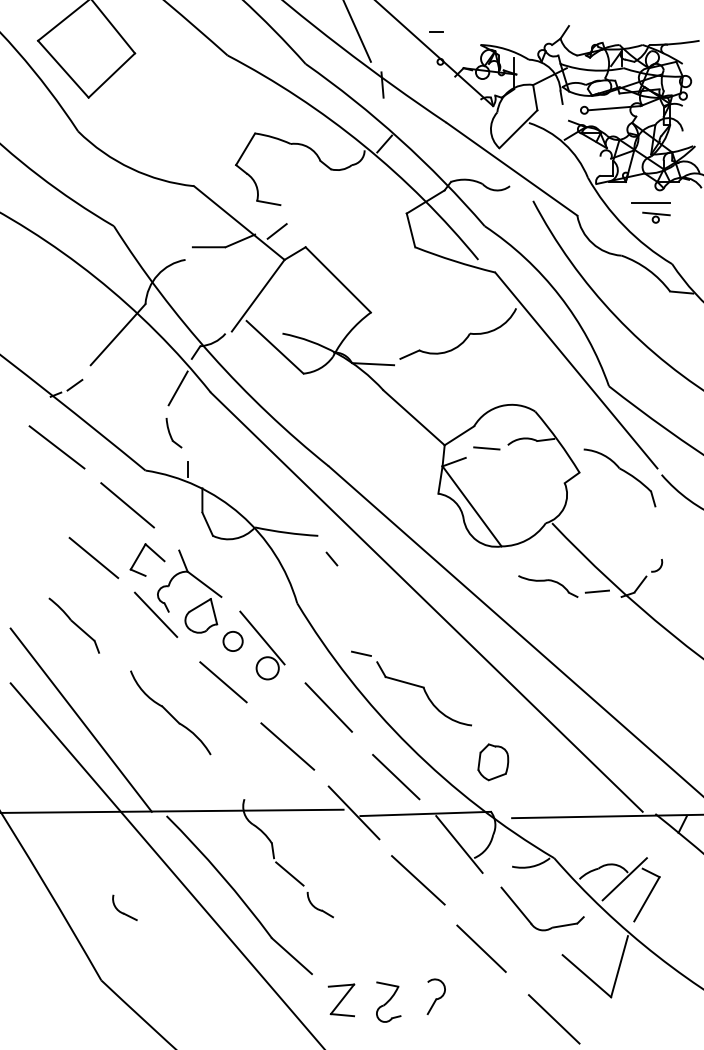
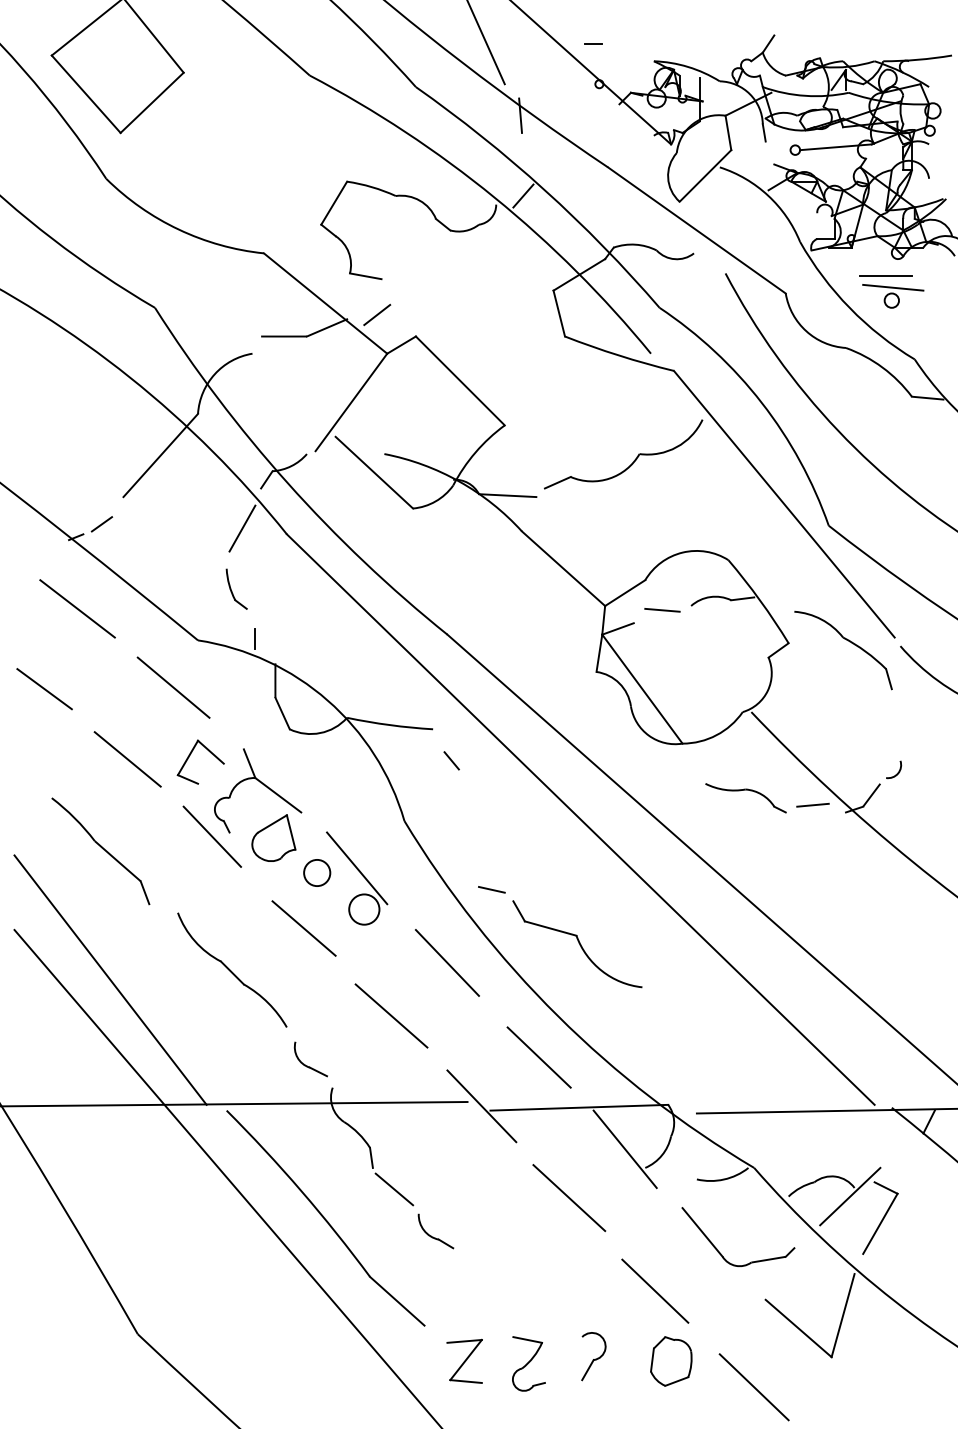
part: (656, 217) -> (893, 296), size x1.67
line: (32, 506) -> (44, 689), added
part: (73, 625) -> (100, 851), size x1.43
part: (493, 762) -> (671, 1361), moved
part: (122, 912) -> (307, 1065), moved

